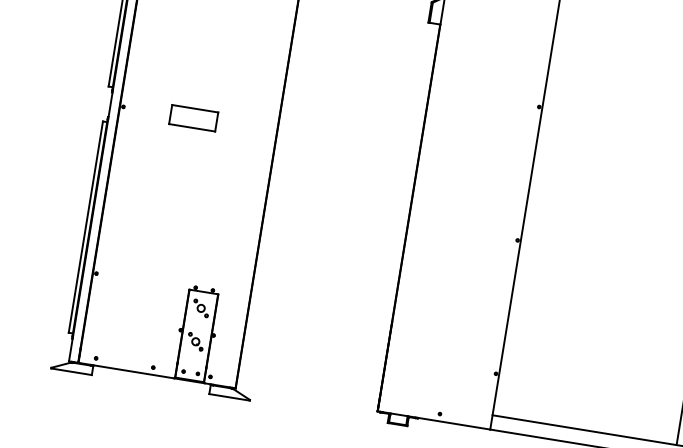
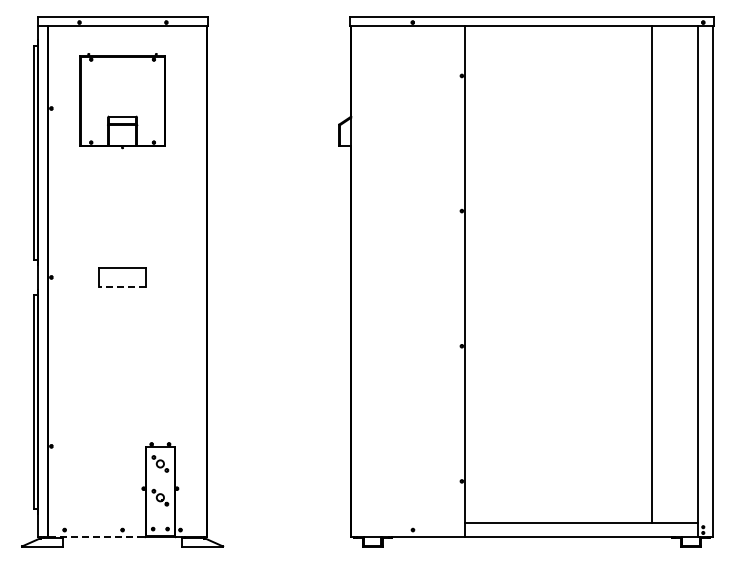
line: (191, 128) -> (122, 287), solid -> dashed
line: (126, 370) -> (96, 537), solid -> dashed

